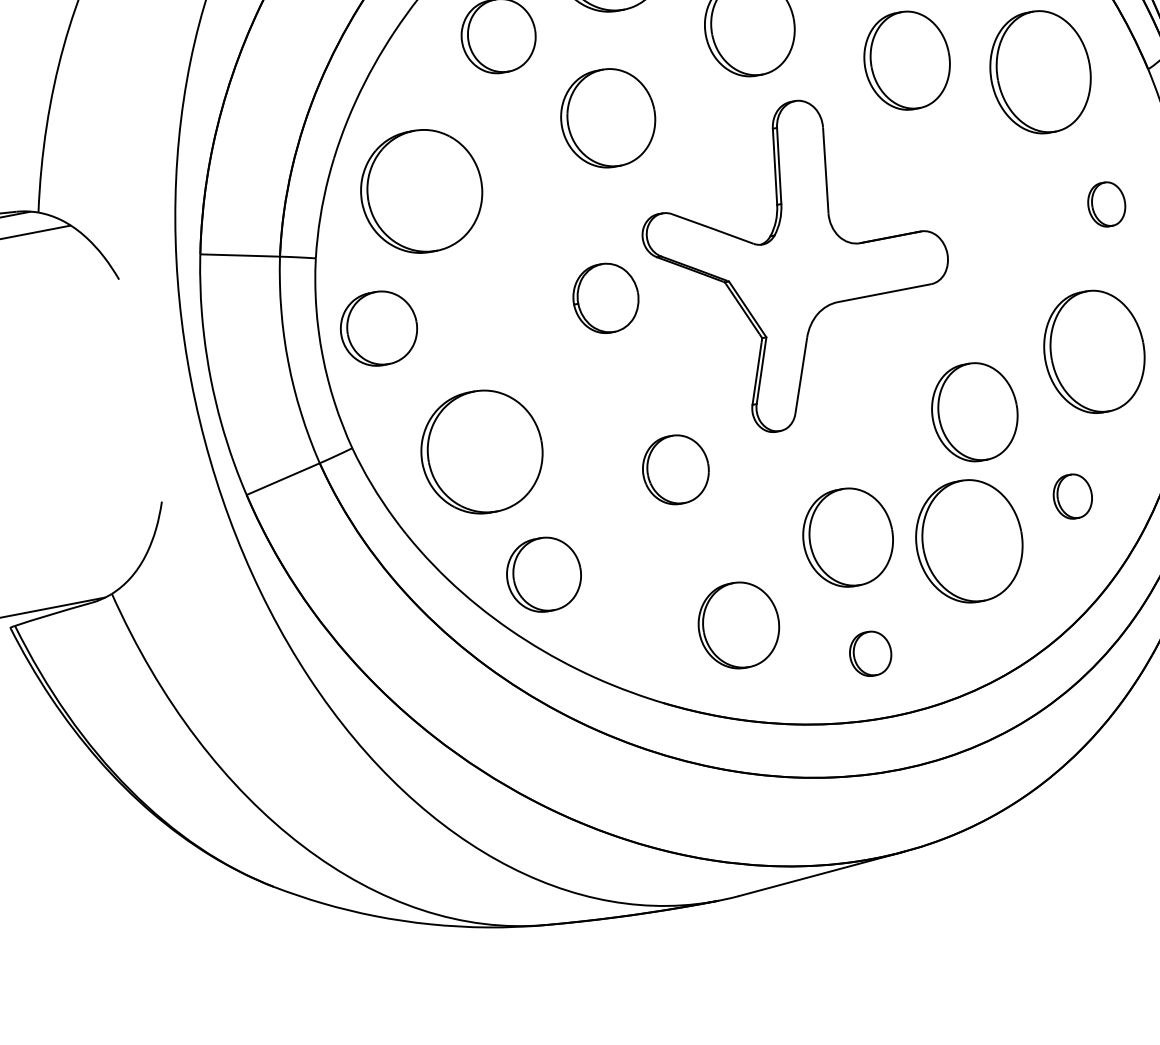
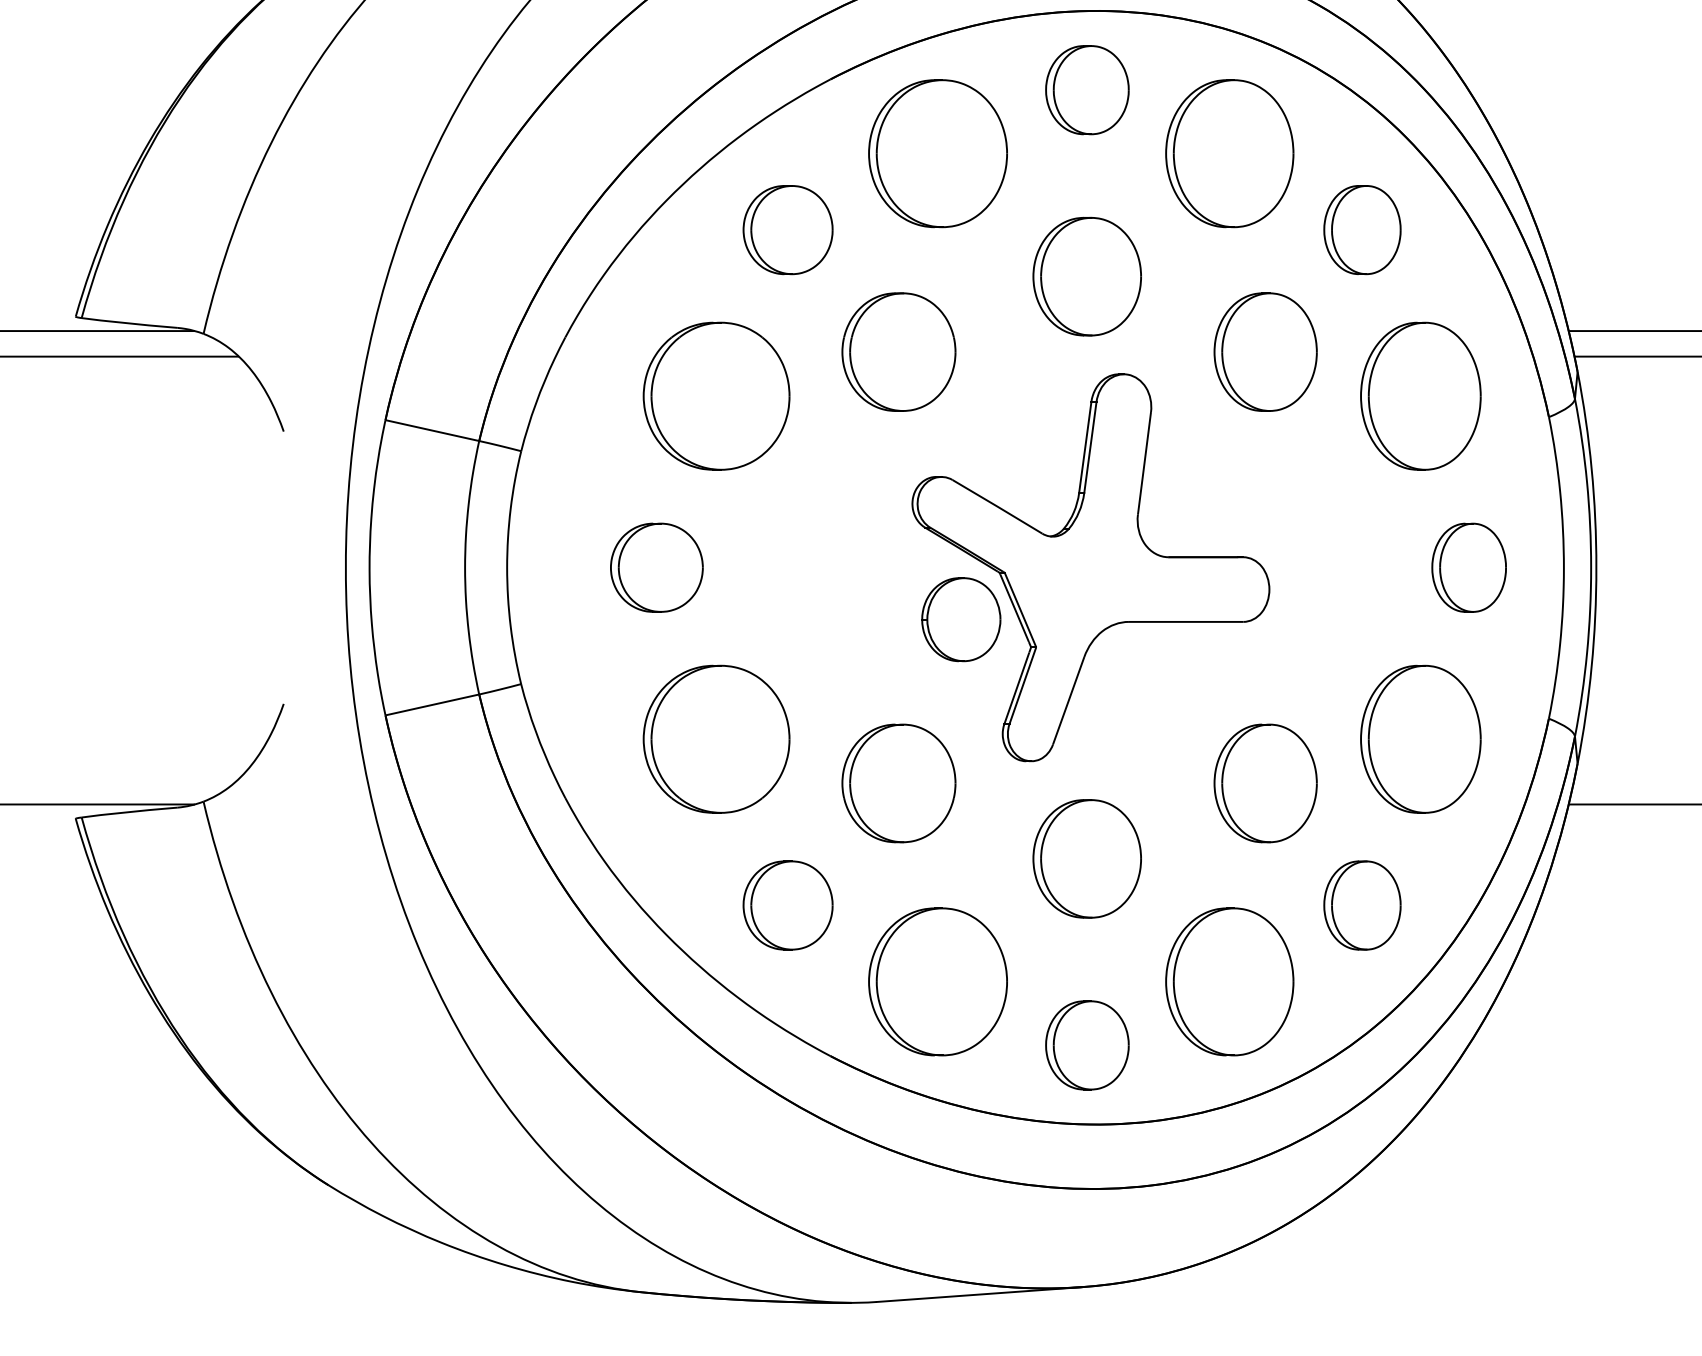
part: (421, 190) -> (716, 395), moved
part: (1106, 204) -> (1468, 567), size x1.67
part: (606, 298) -> (961, 619), moved
part: (378, 328) -> (656, 567), moved
part: (481, 451) -> (716, 738), moved
part: (675, 470) -> (898, 783), size x1.43
part: (1072, 496) -> (1362, 905), size x1.67
part: (847, 537) -> (1086, 858), moved
part: (969, 541) -> (1229, 981), moved
part: (543, 574) -> (787, 905), moved
part: (738, 625) -> (937, 981), size x1.43
part: (870, 653) -> (1087, 1045), size x1.67

